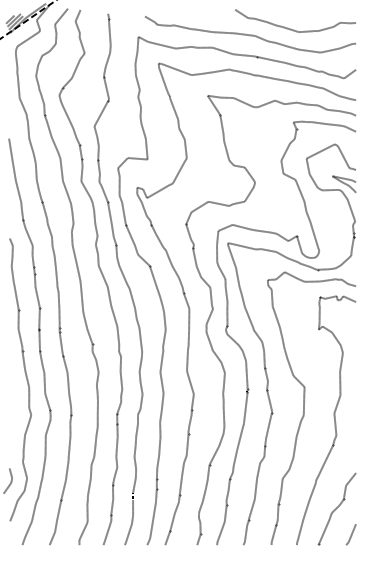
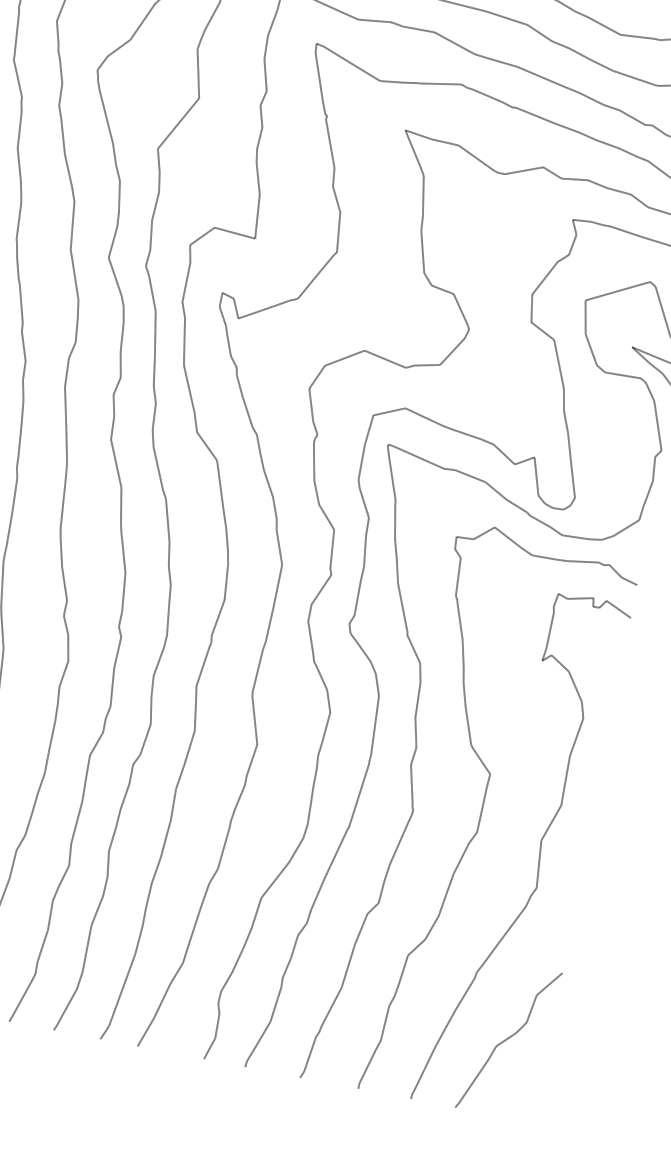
line: (351, 534) -> (528, 1098), removed

